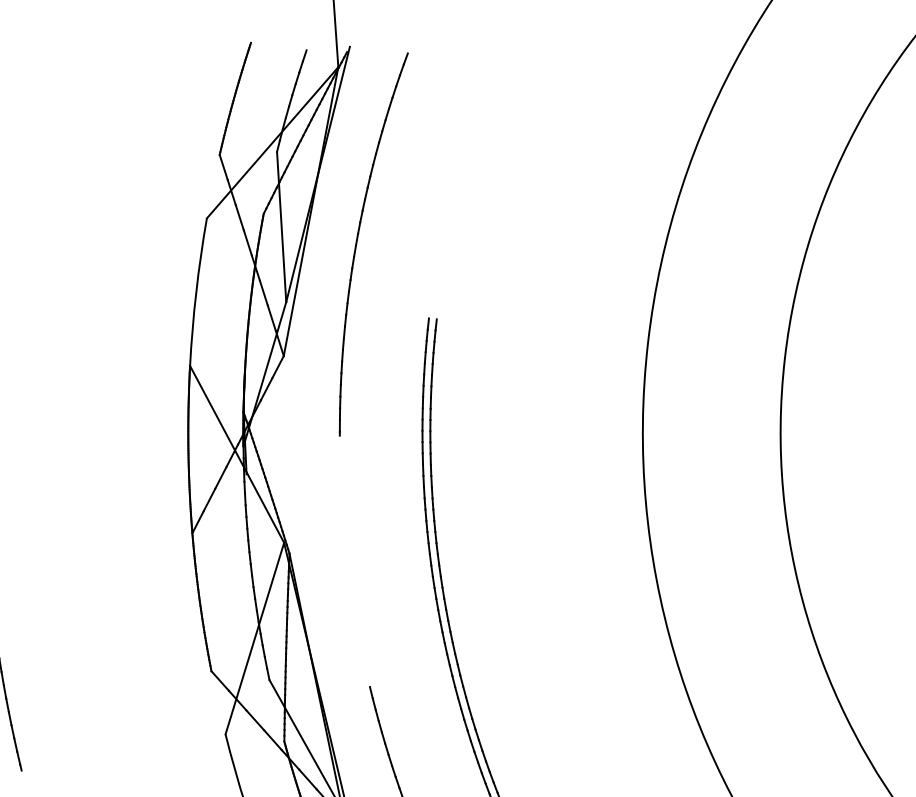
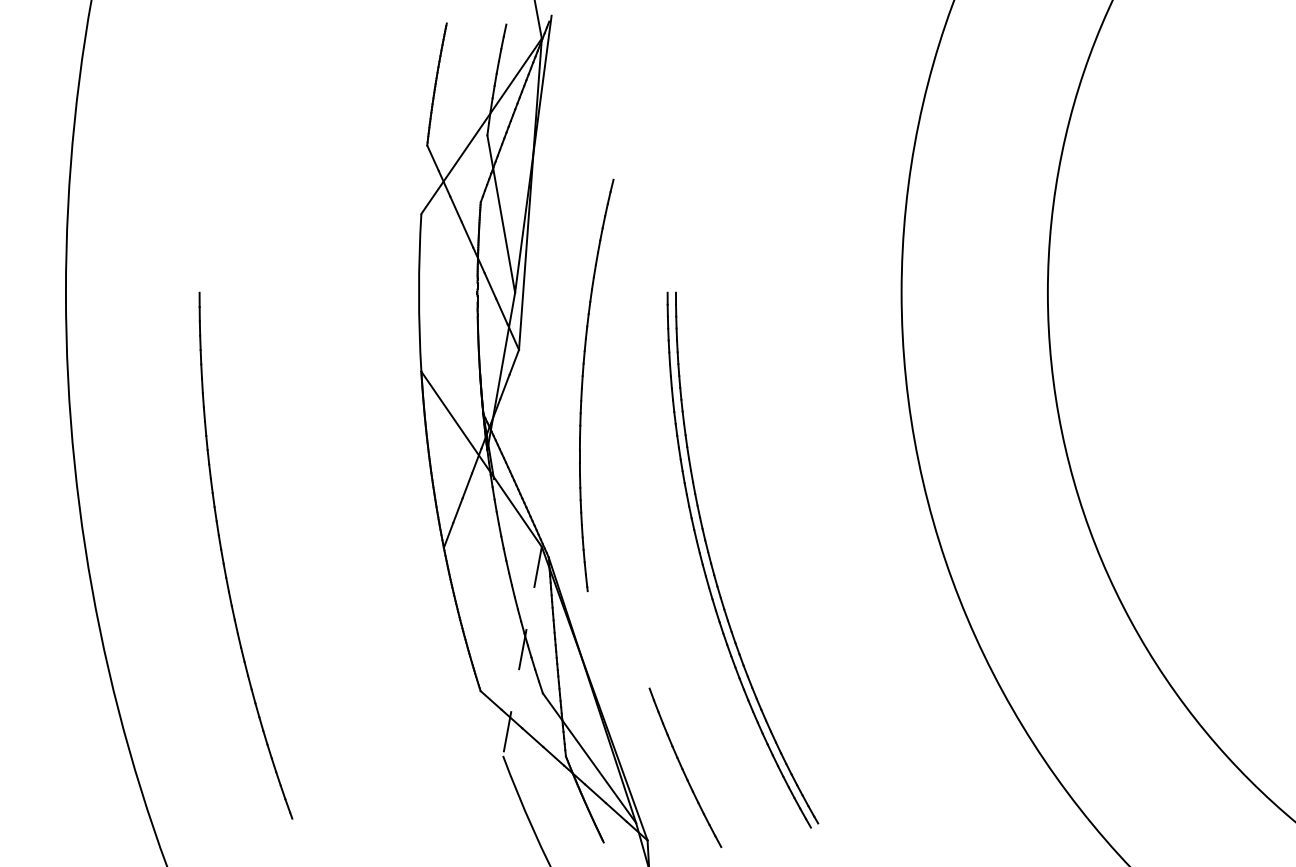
part: (357, 241) -> (583, 384), moved
line: (254, 638) -> (522, 651), solid -> dashed

